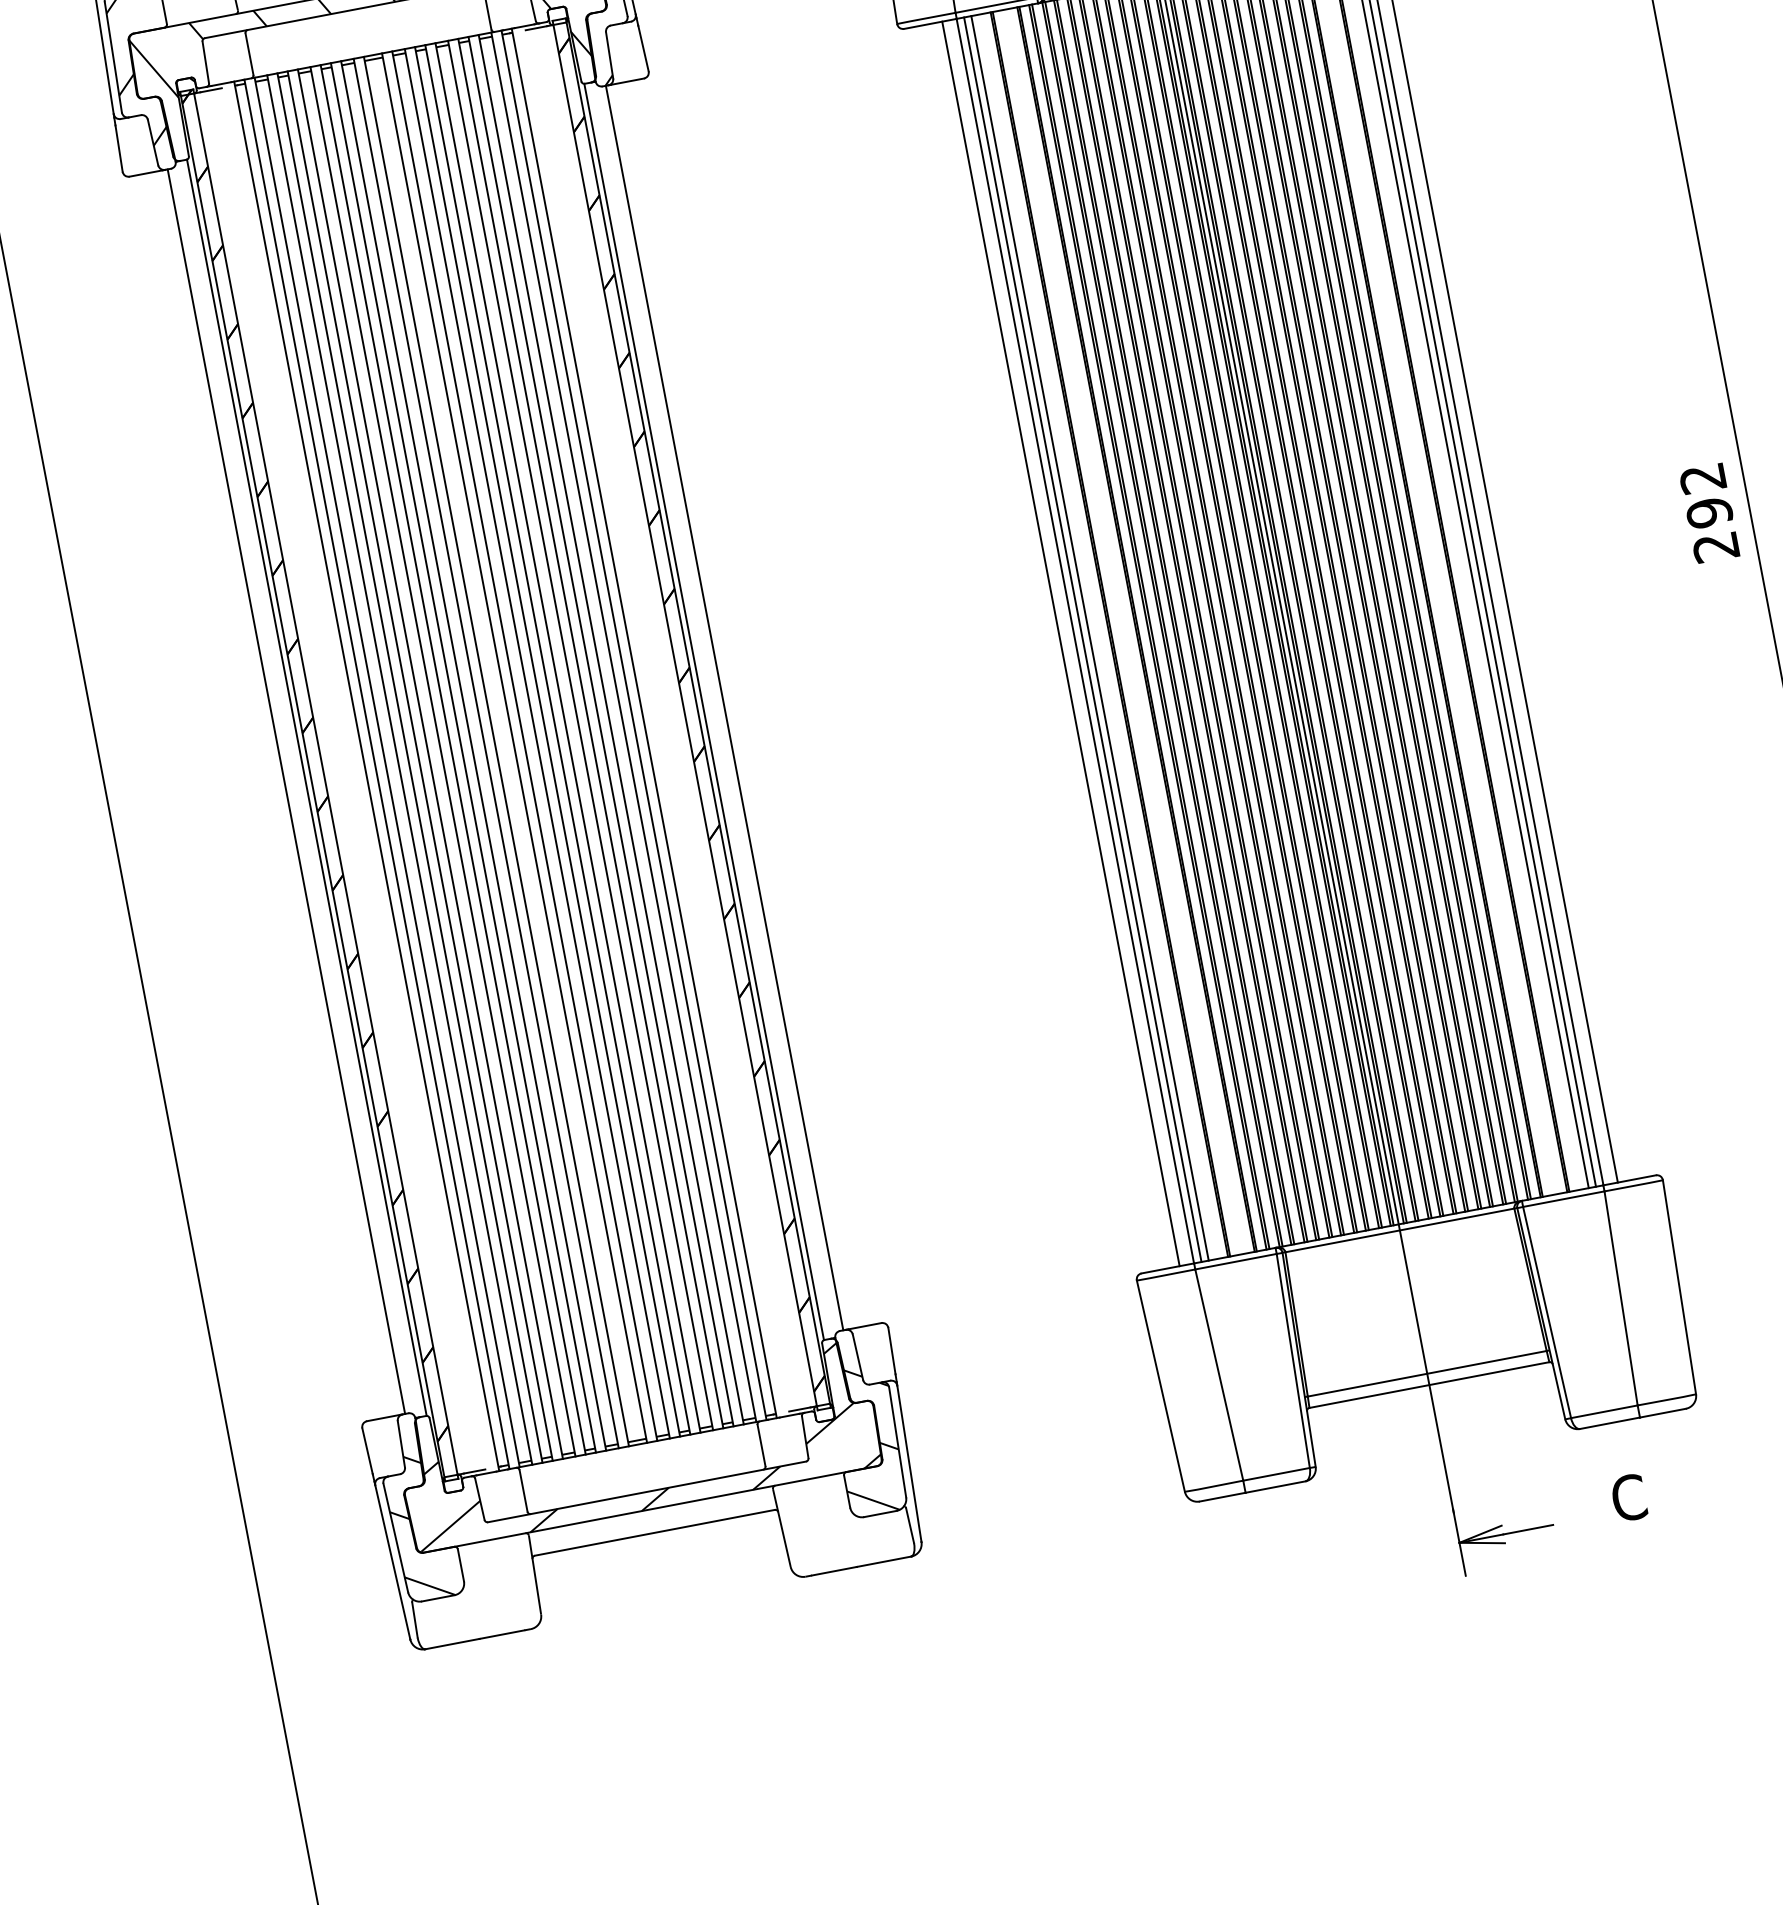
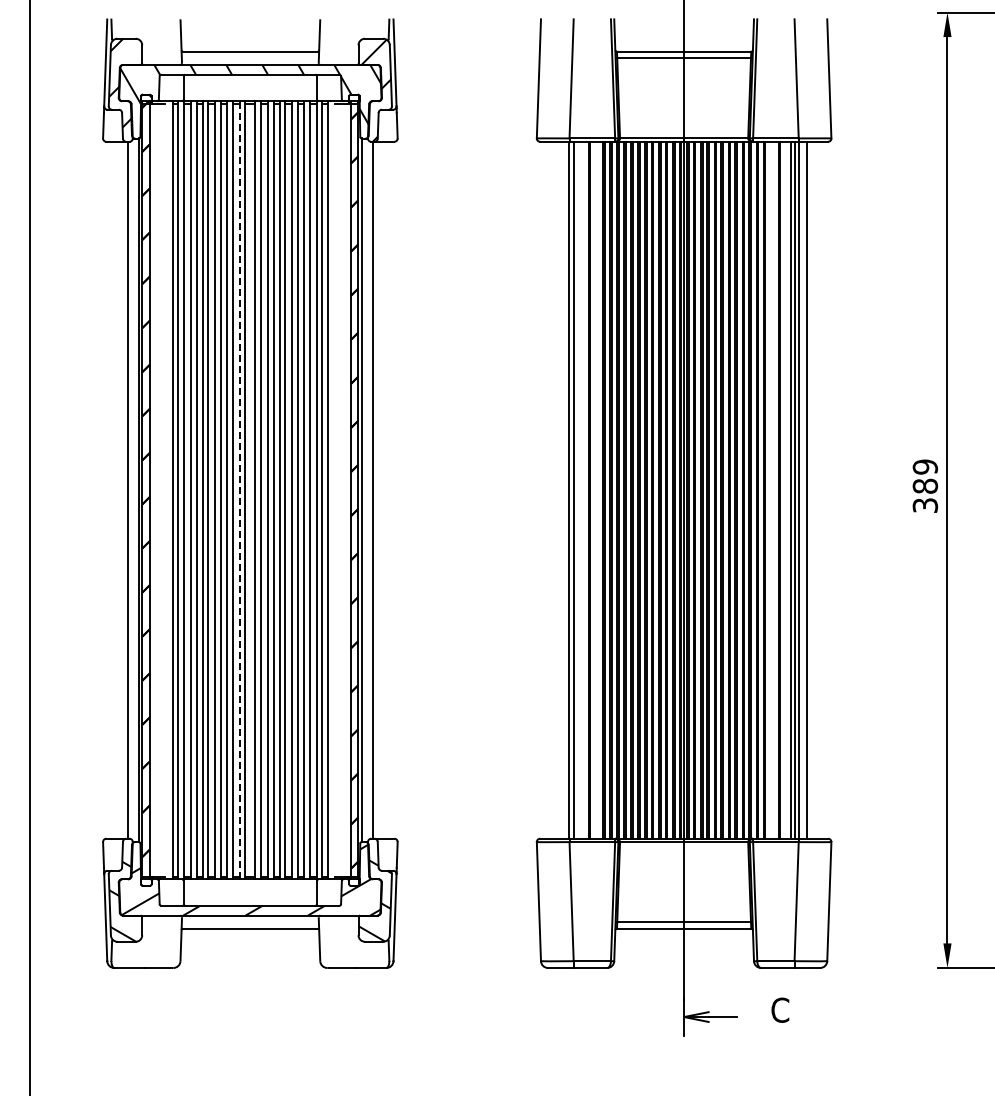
text: (1709, 511) -> (925, 485), 292 -> 389
line: (1089, 637) -> (577, 489), removed
line: (1060, 642) -> (561, 489), removed
line: (485, 752) -> (239, 489), solid -> dashed

